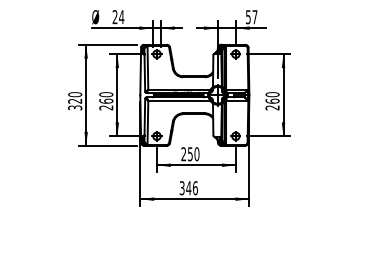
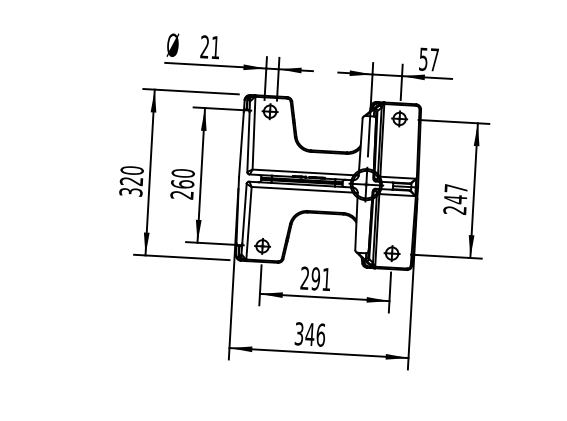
text: (121, 17) -> (215, 48), 24 -> 21
text: (272, 97) -> (455, 193), 260 -> 247
text: (193, 154) -> (320, 279), 250 -> 291

